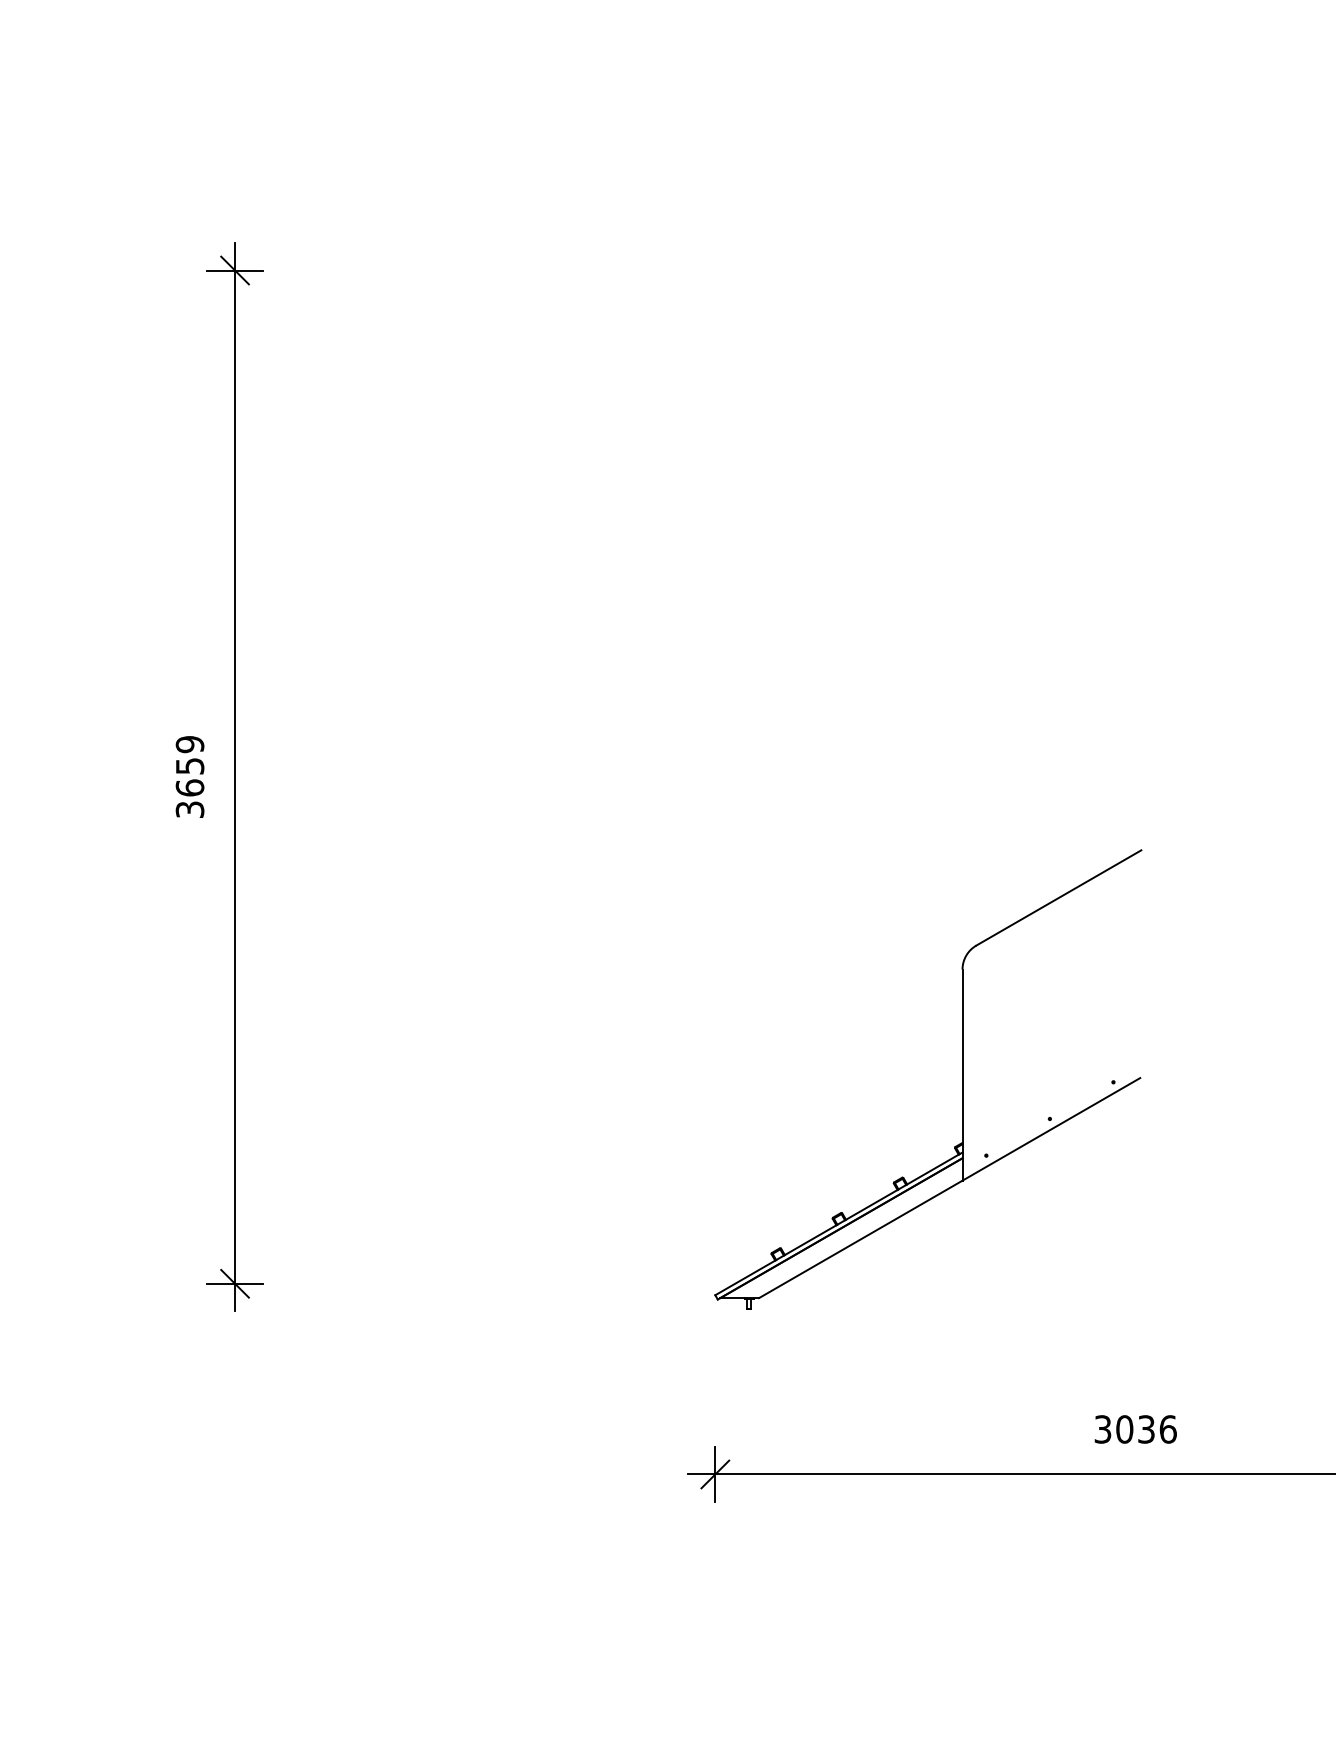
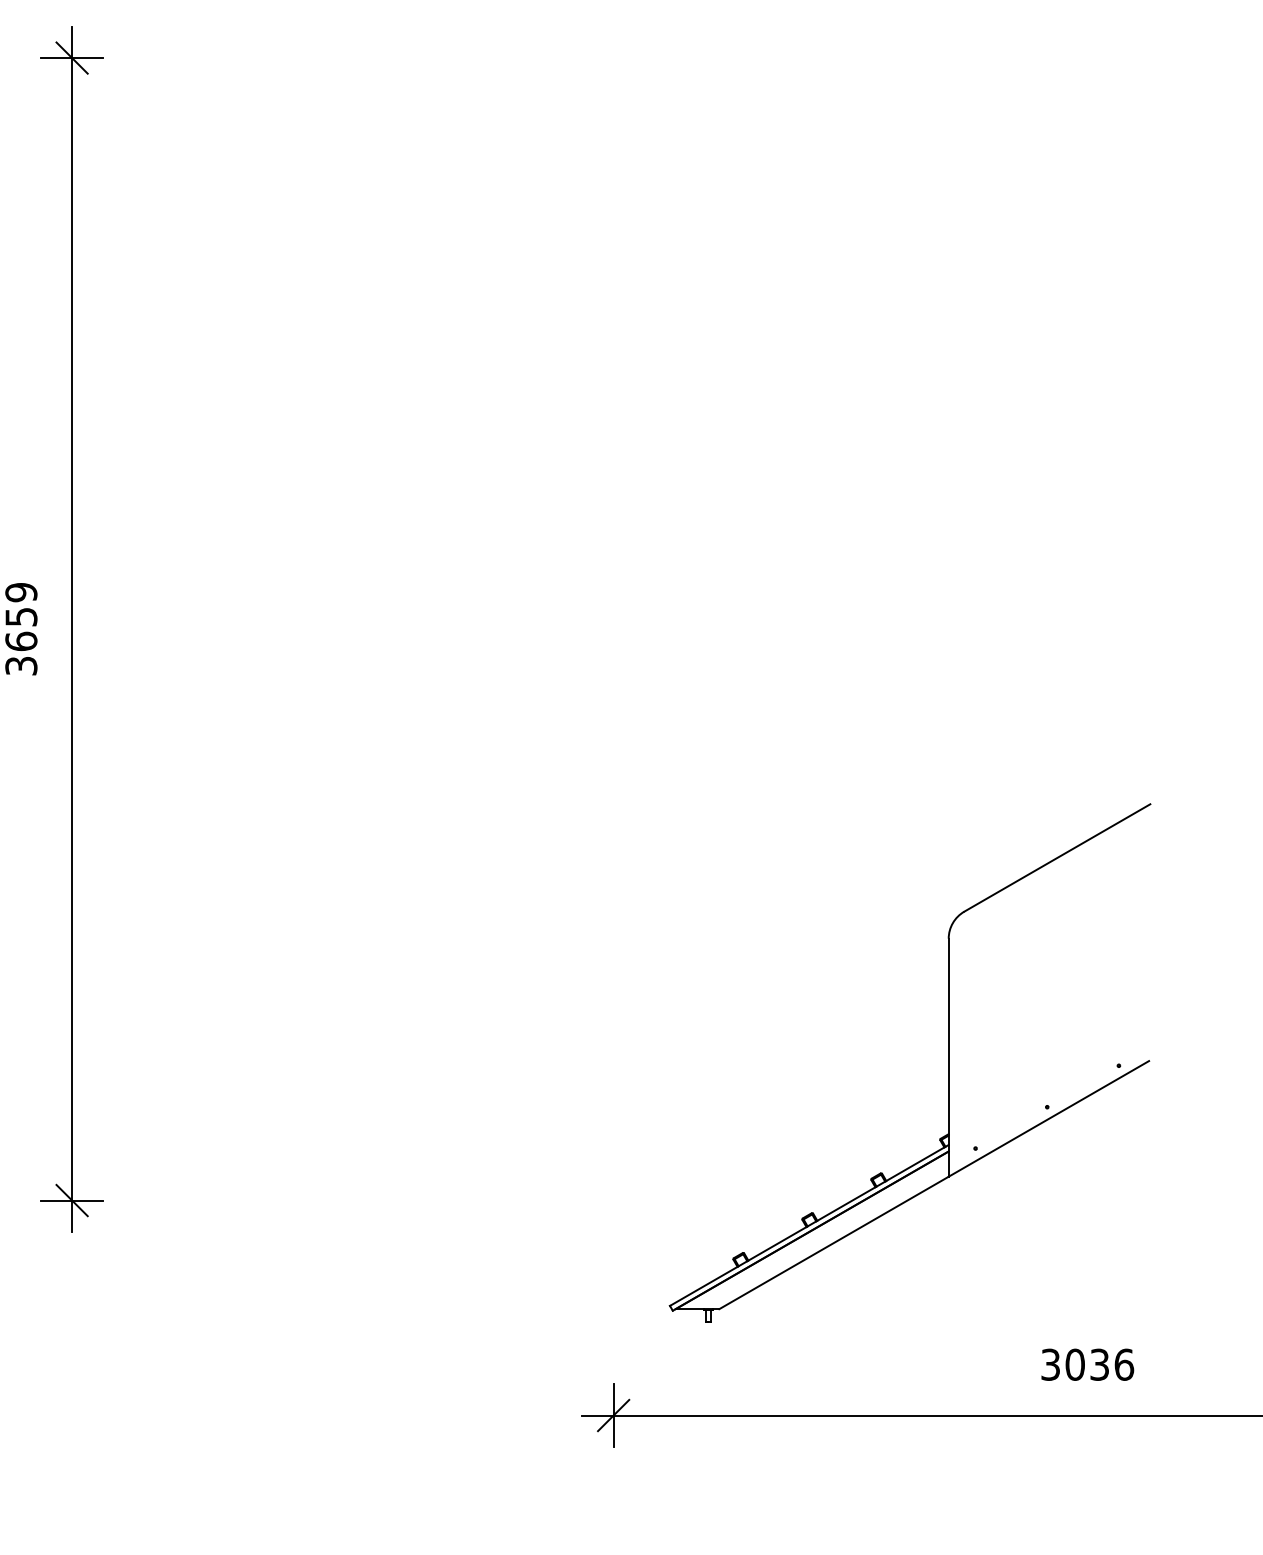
part: (962, 1079) -> (948, 1062), moved

